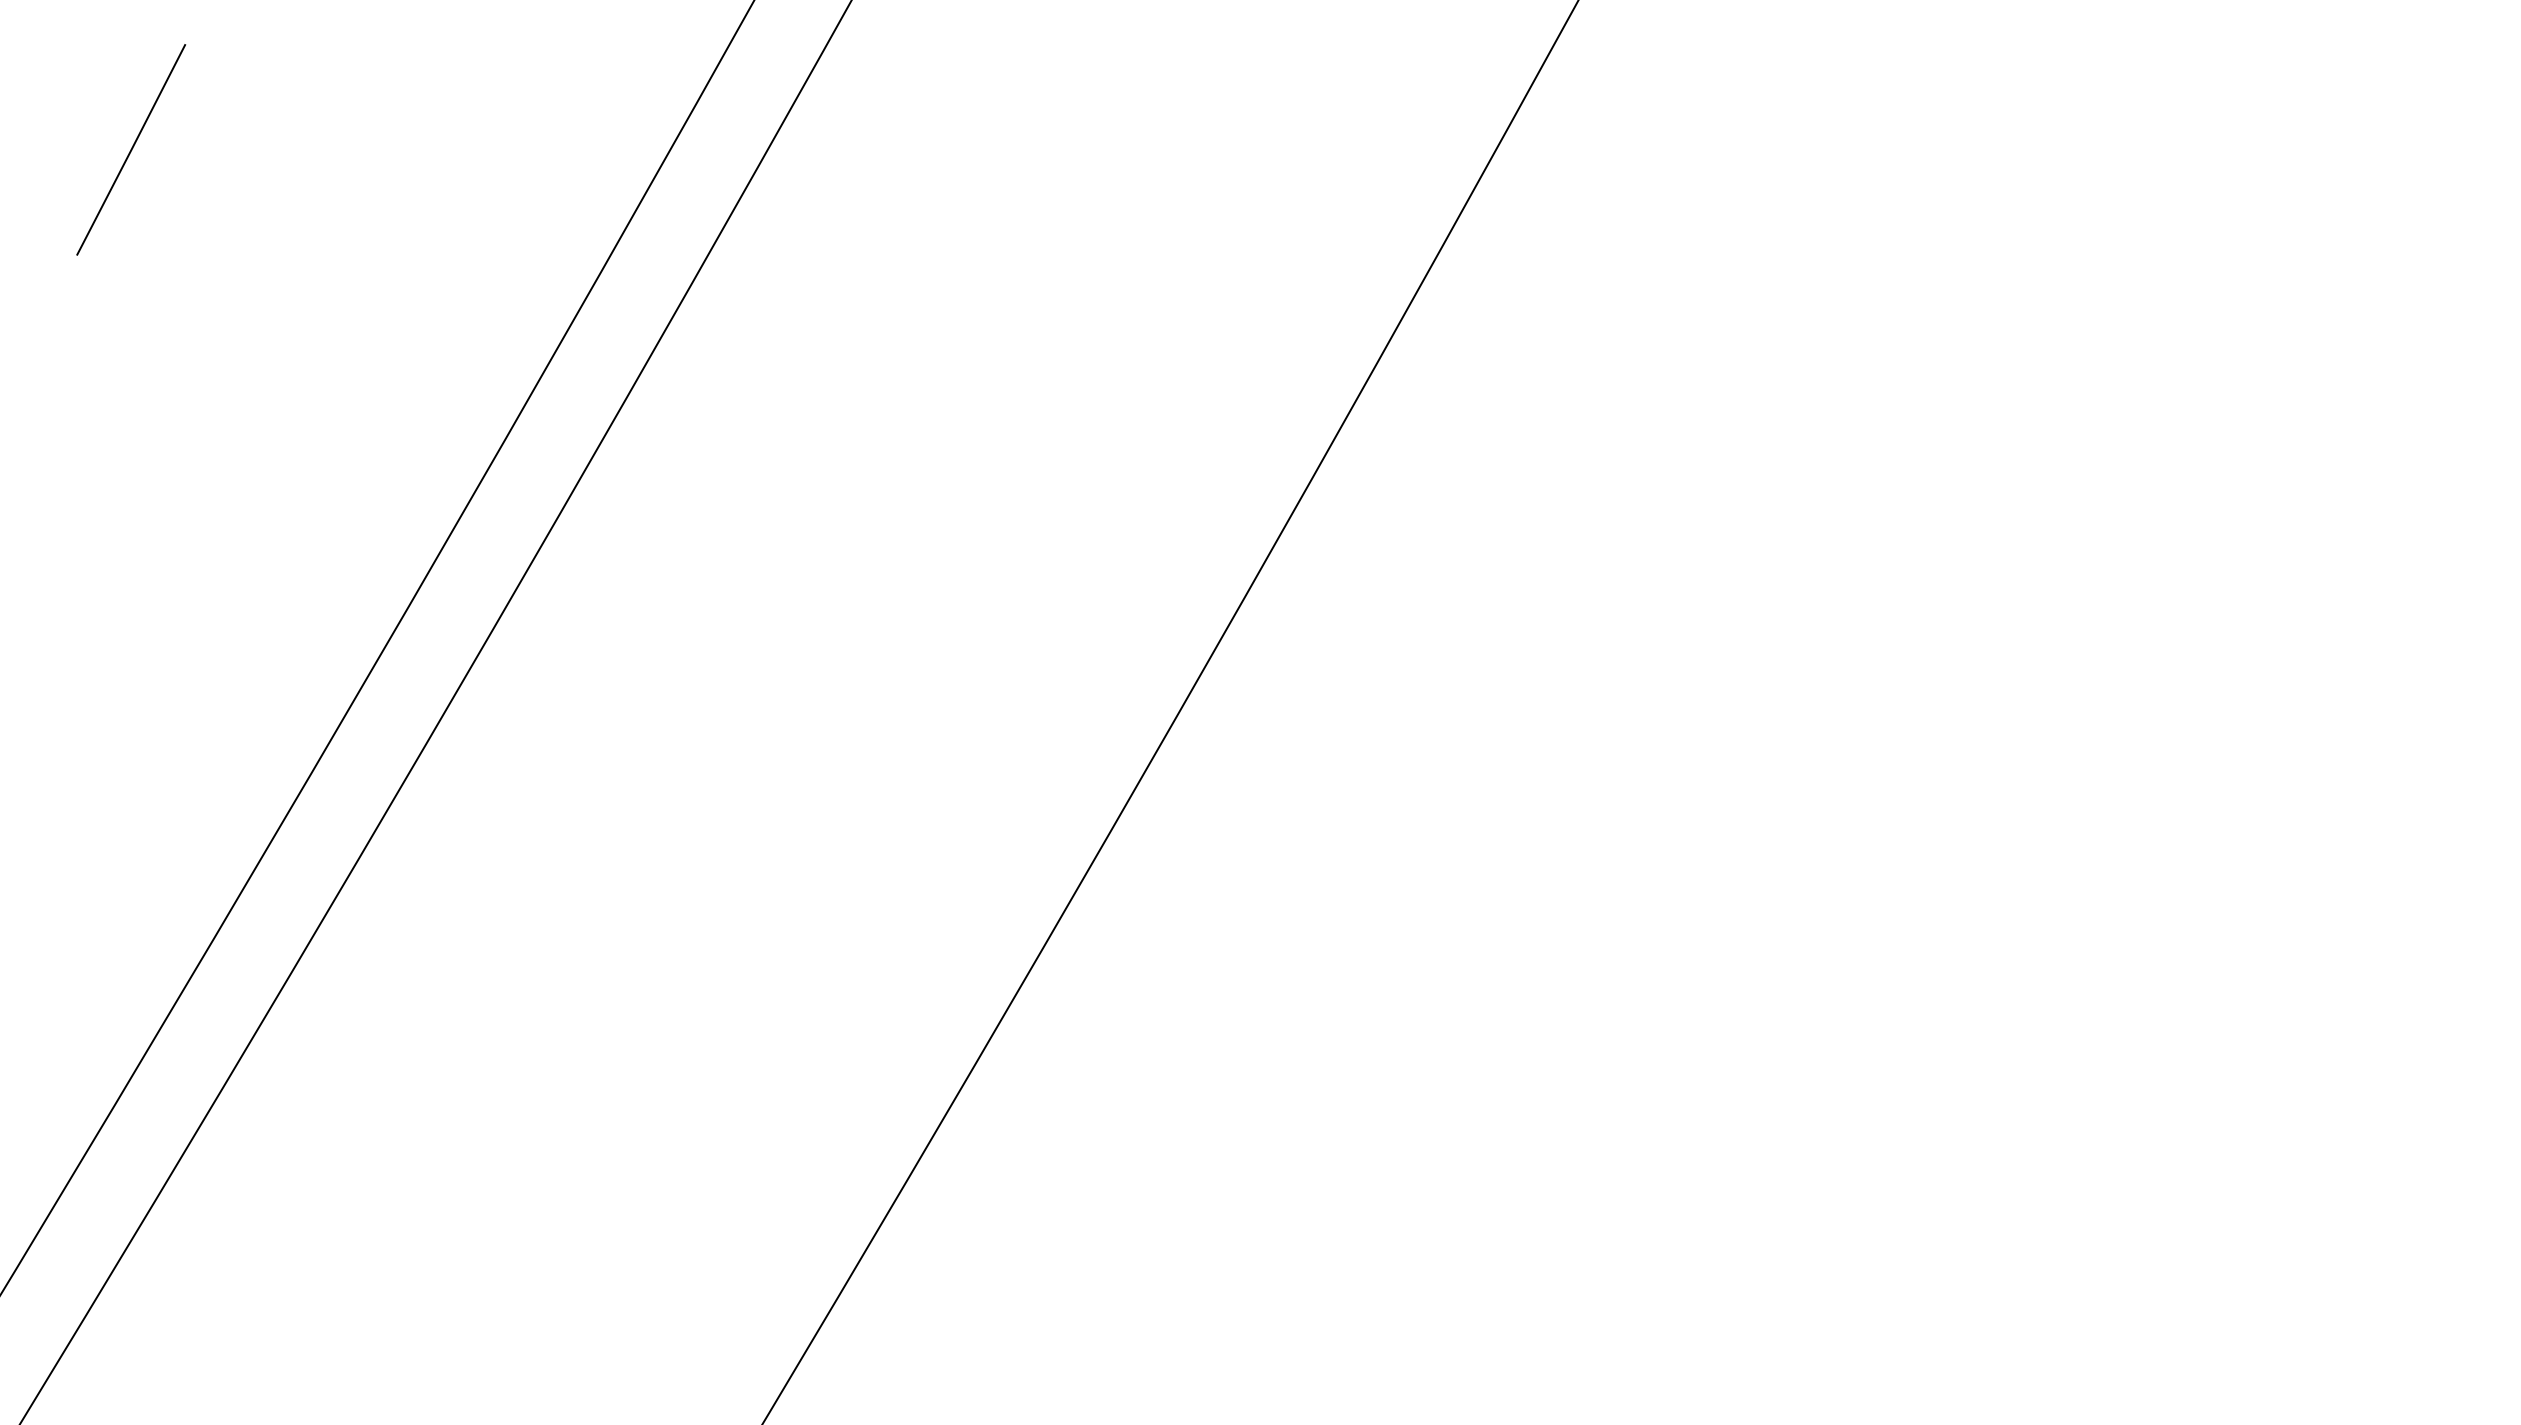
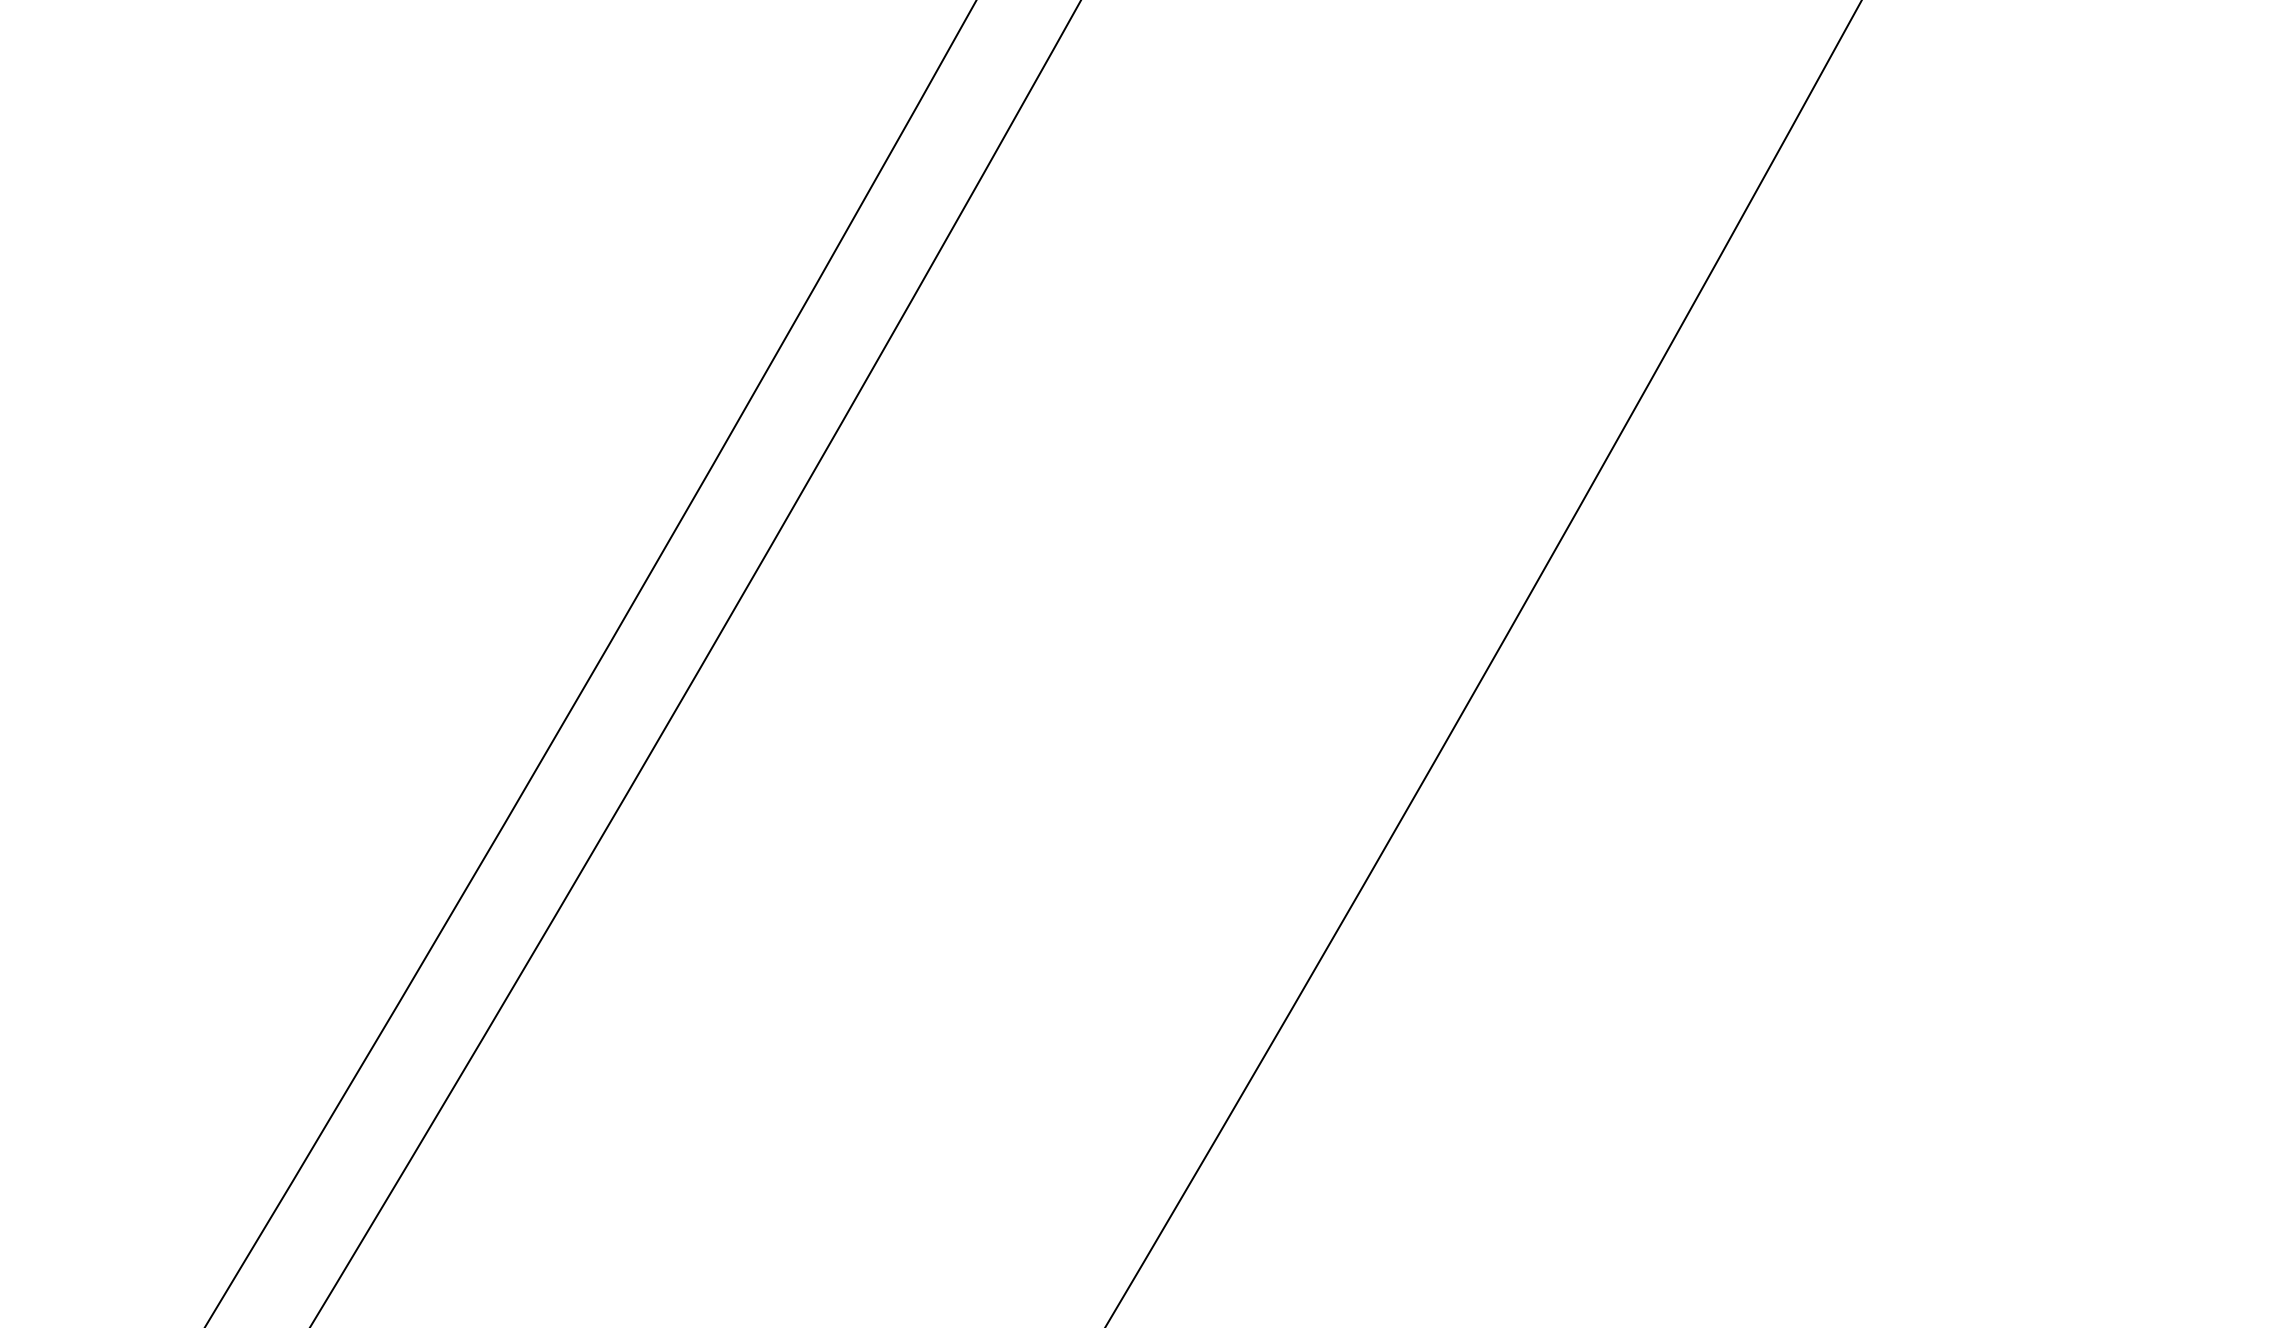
line: (131, 149) -> (310, 154), removed

